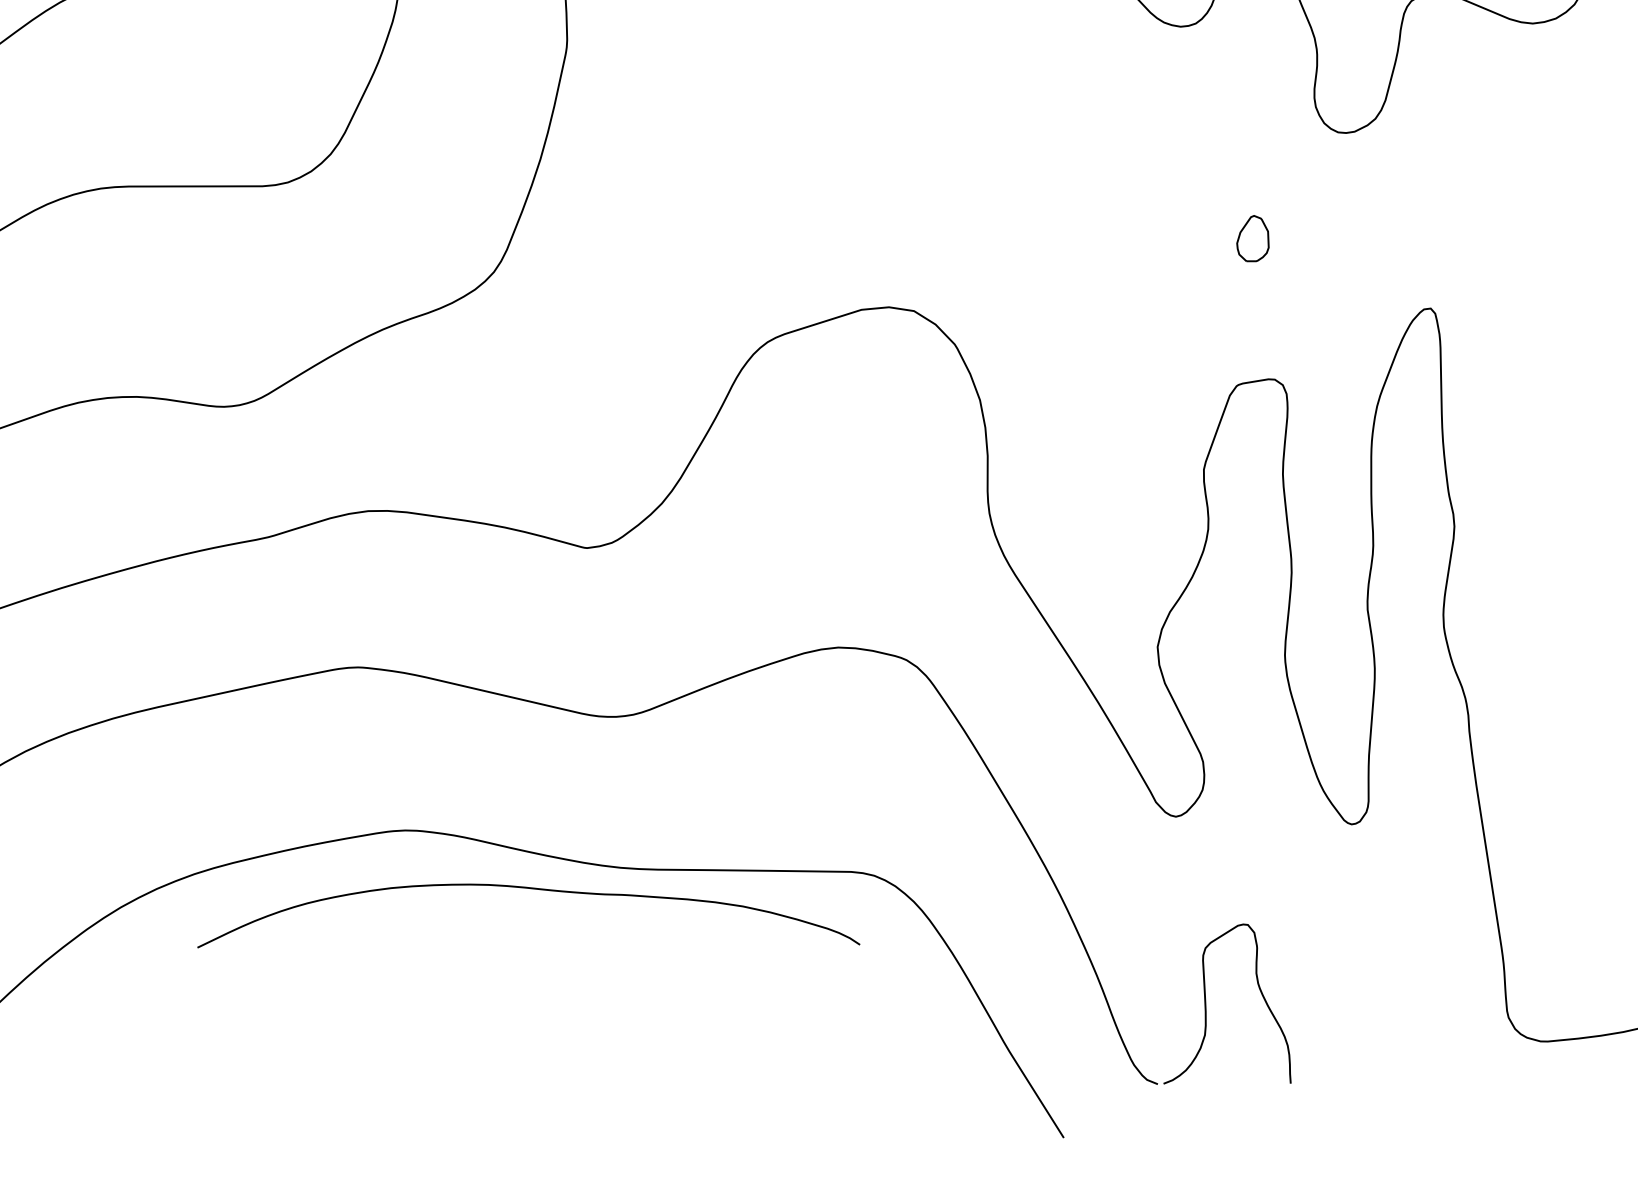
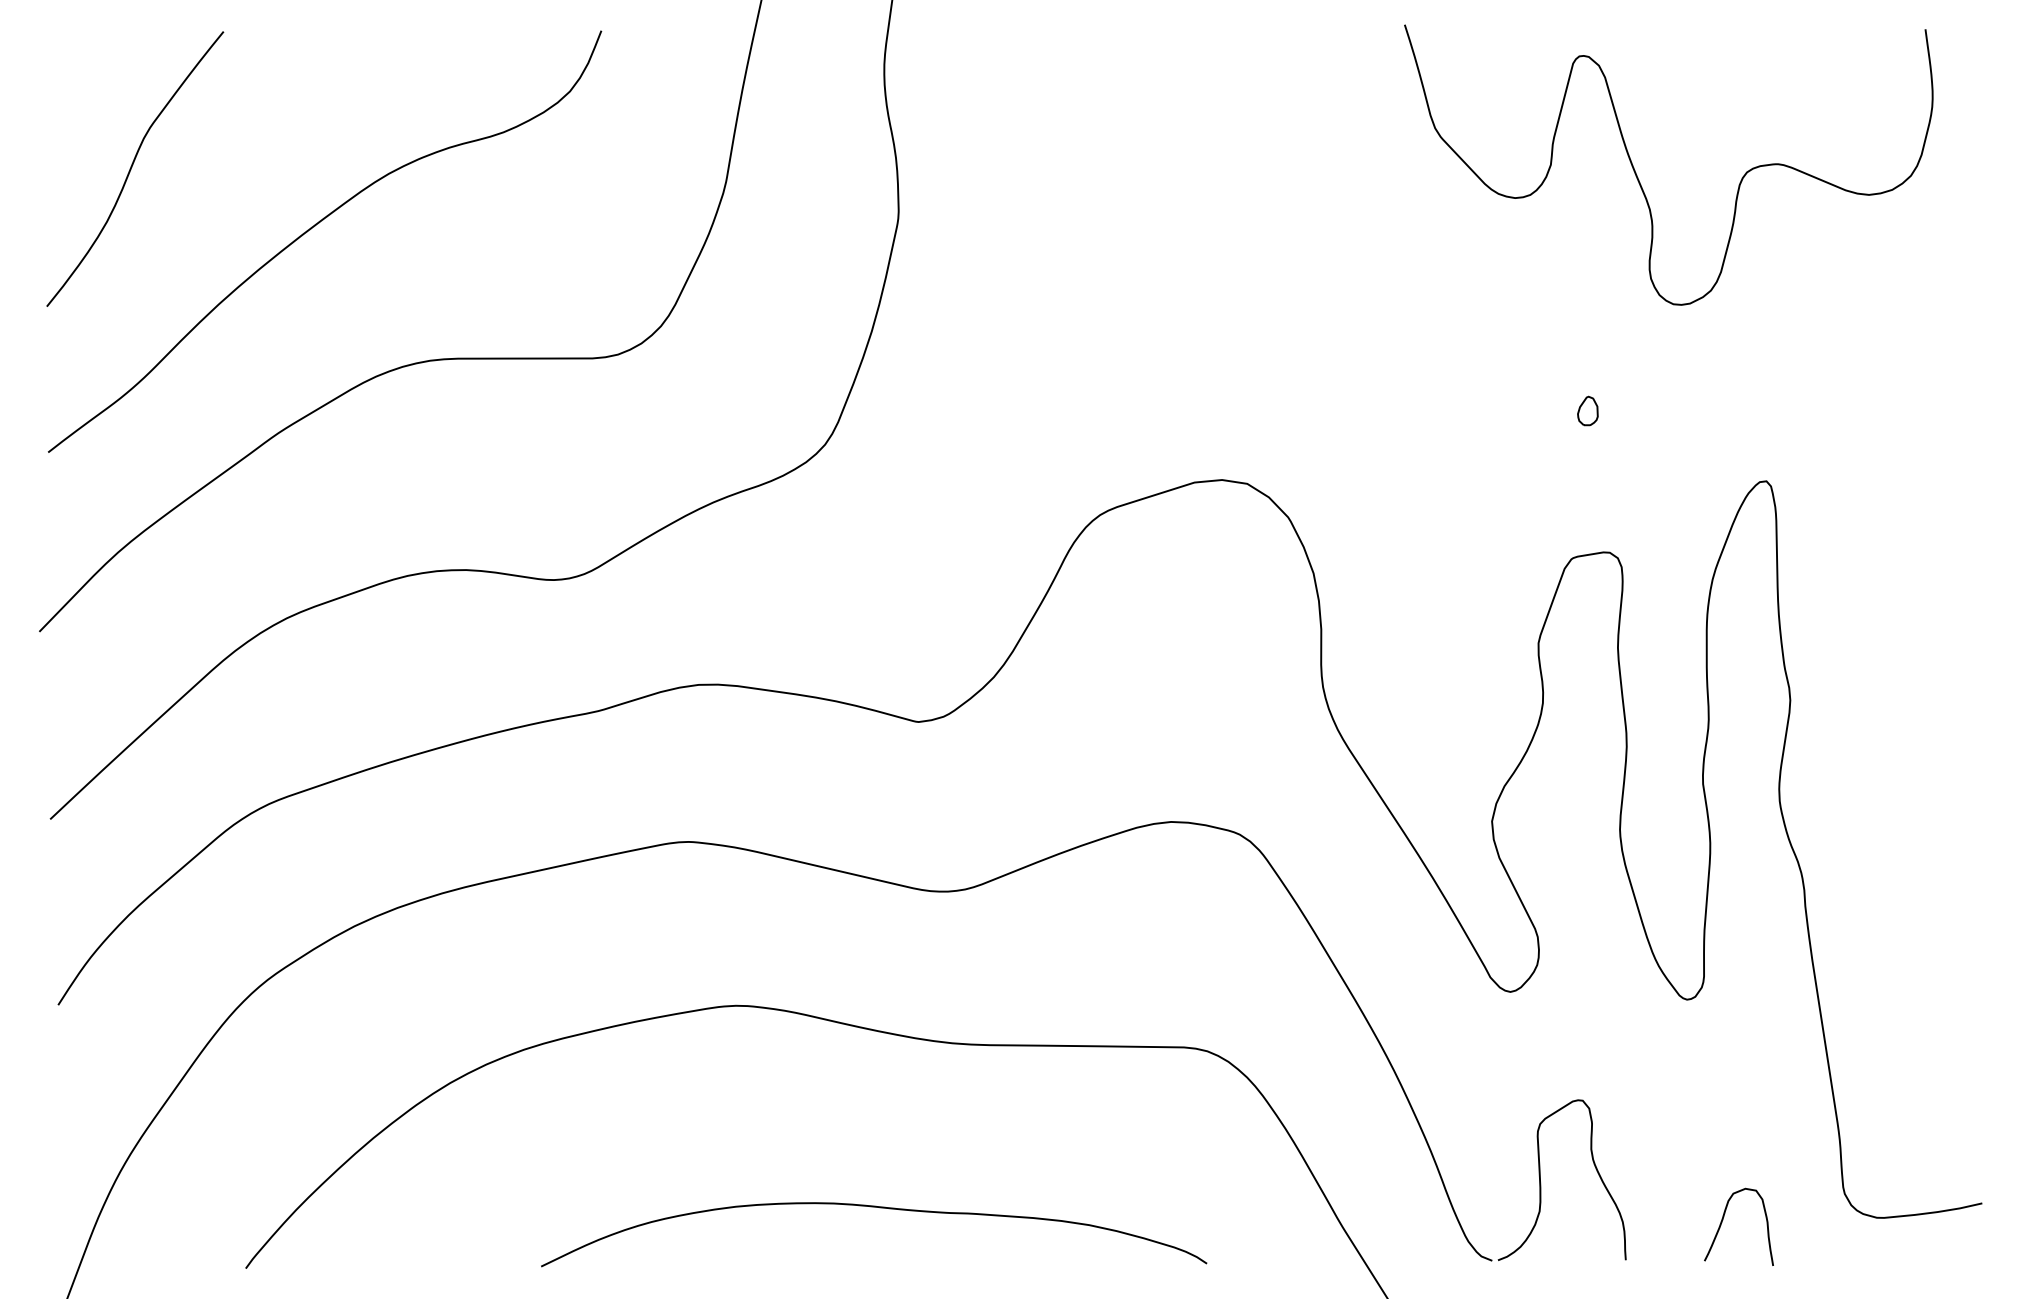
part: (1252, 238) -> (1587, 410), size x0.62
curve: (534, 889) -> (879, 1208), moved
curve: (1387, 1044) -> (1723, 1220), added

